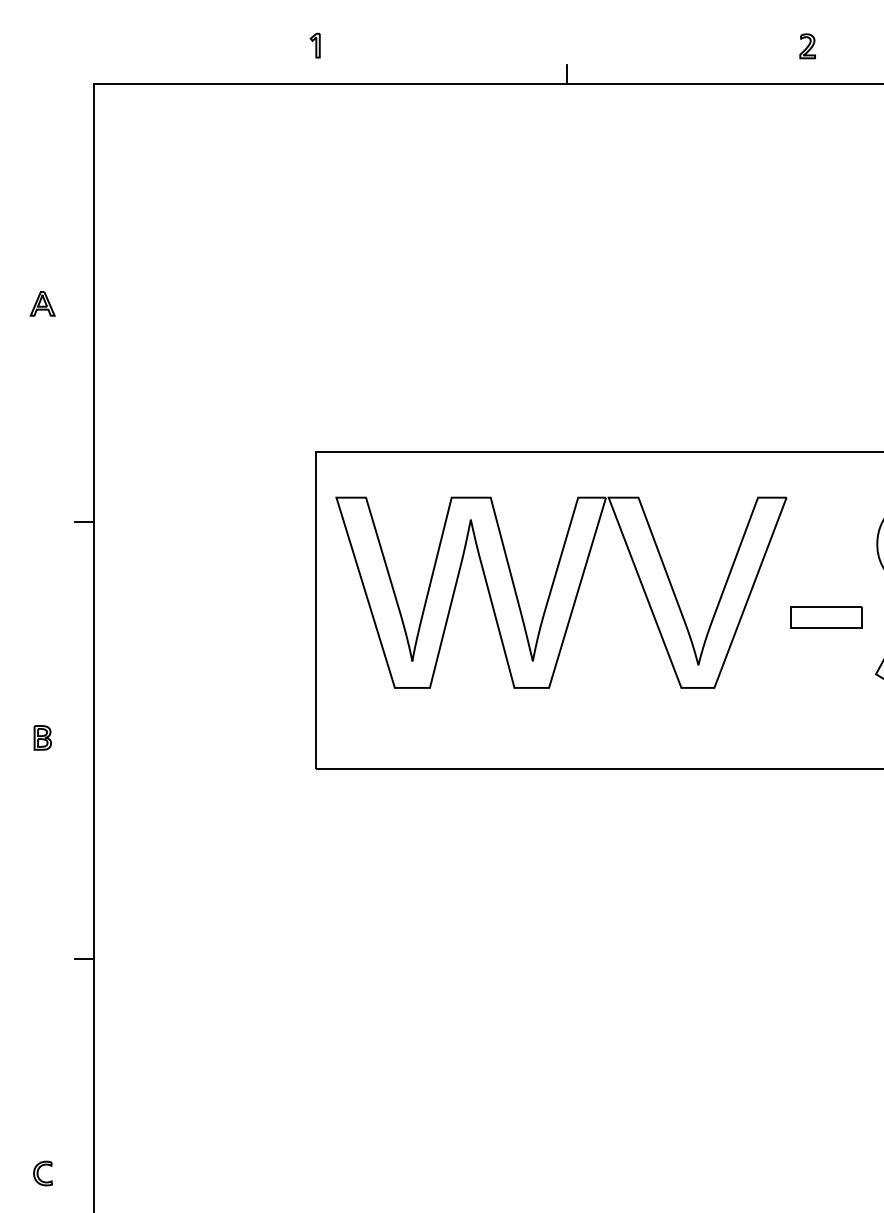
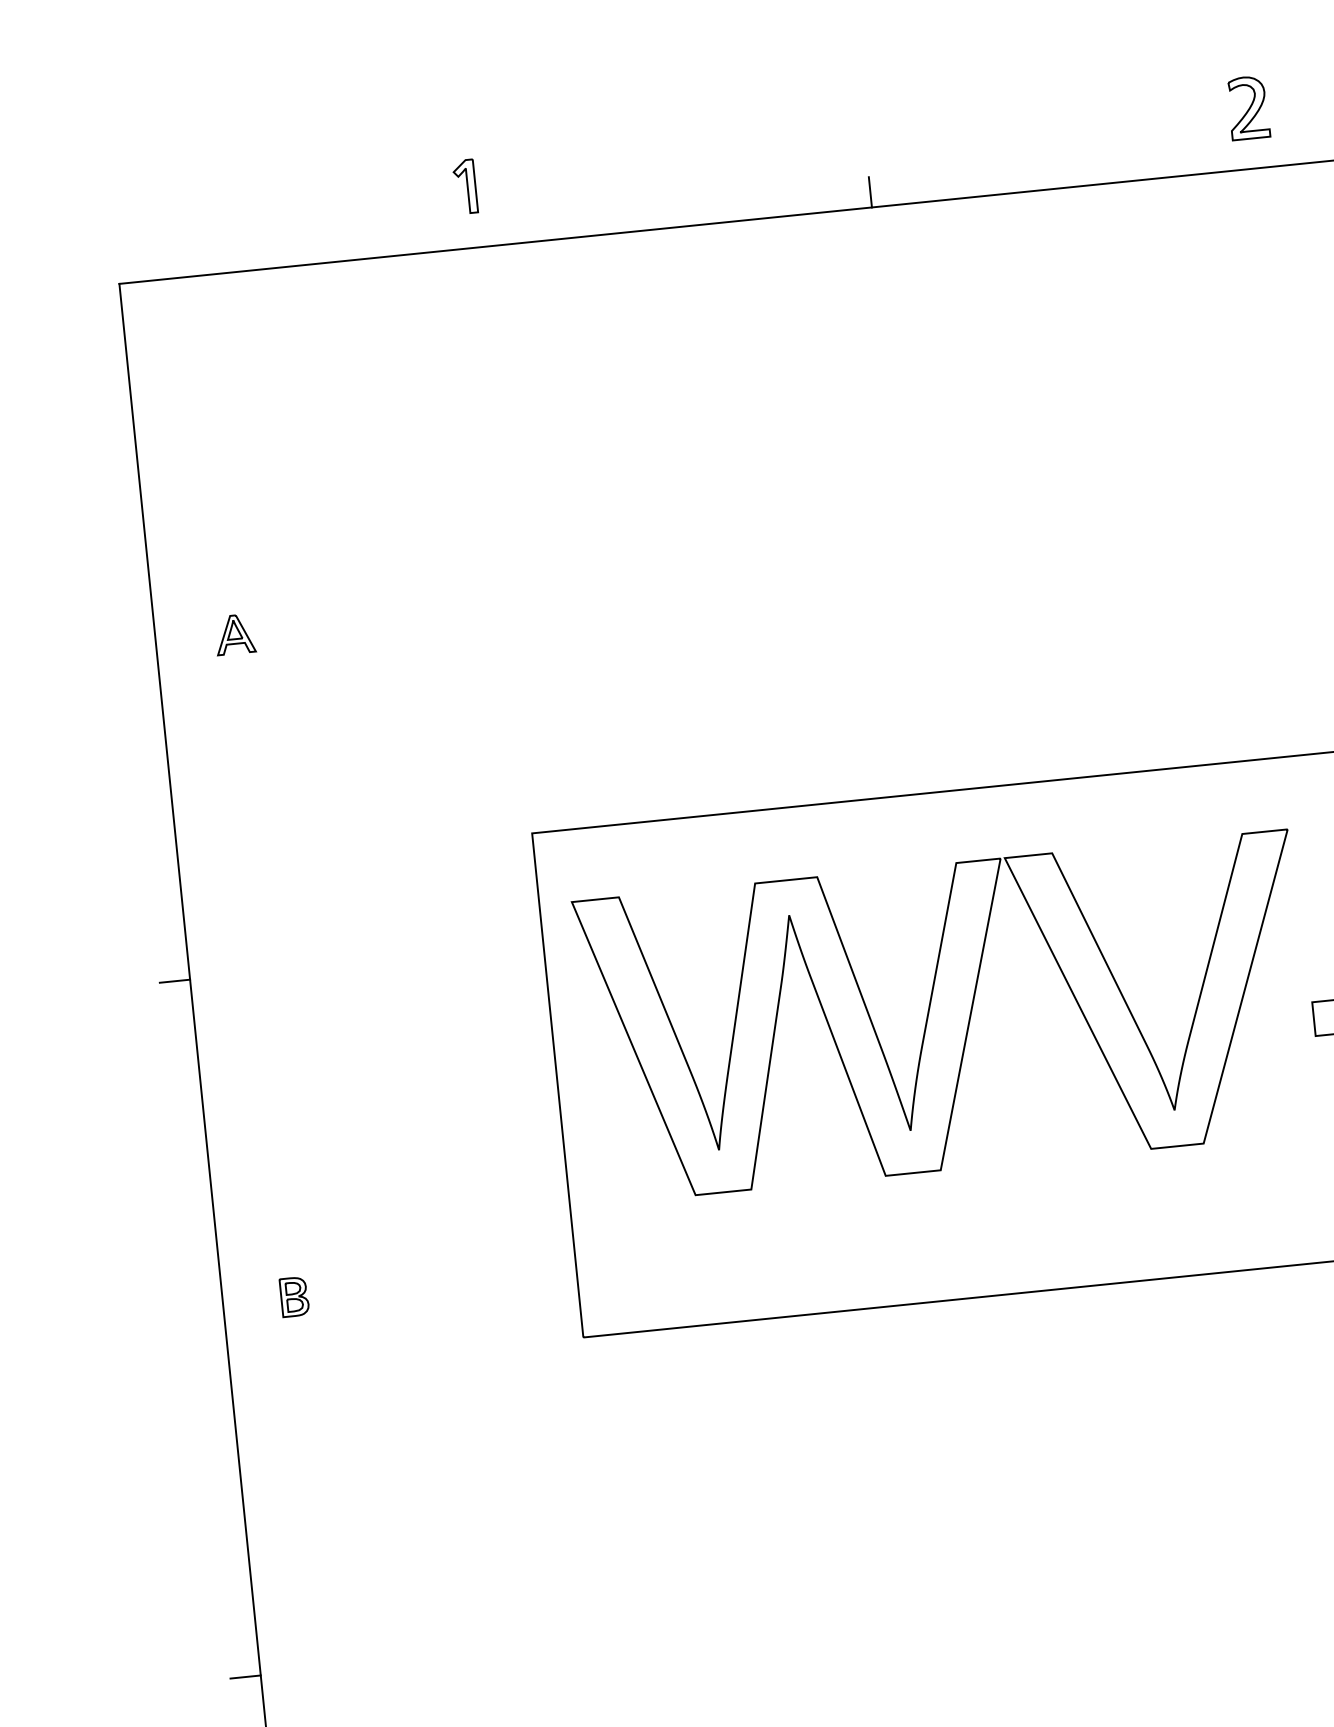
part: (314, 45) -> (463, 186), size x1.4
part: (807, 46) -> (1248, 108), size x1.6
part: (42, 303) -> (234, 634), moved
part: (42, 737) -> (293, 1296), moved

